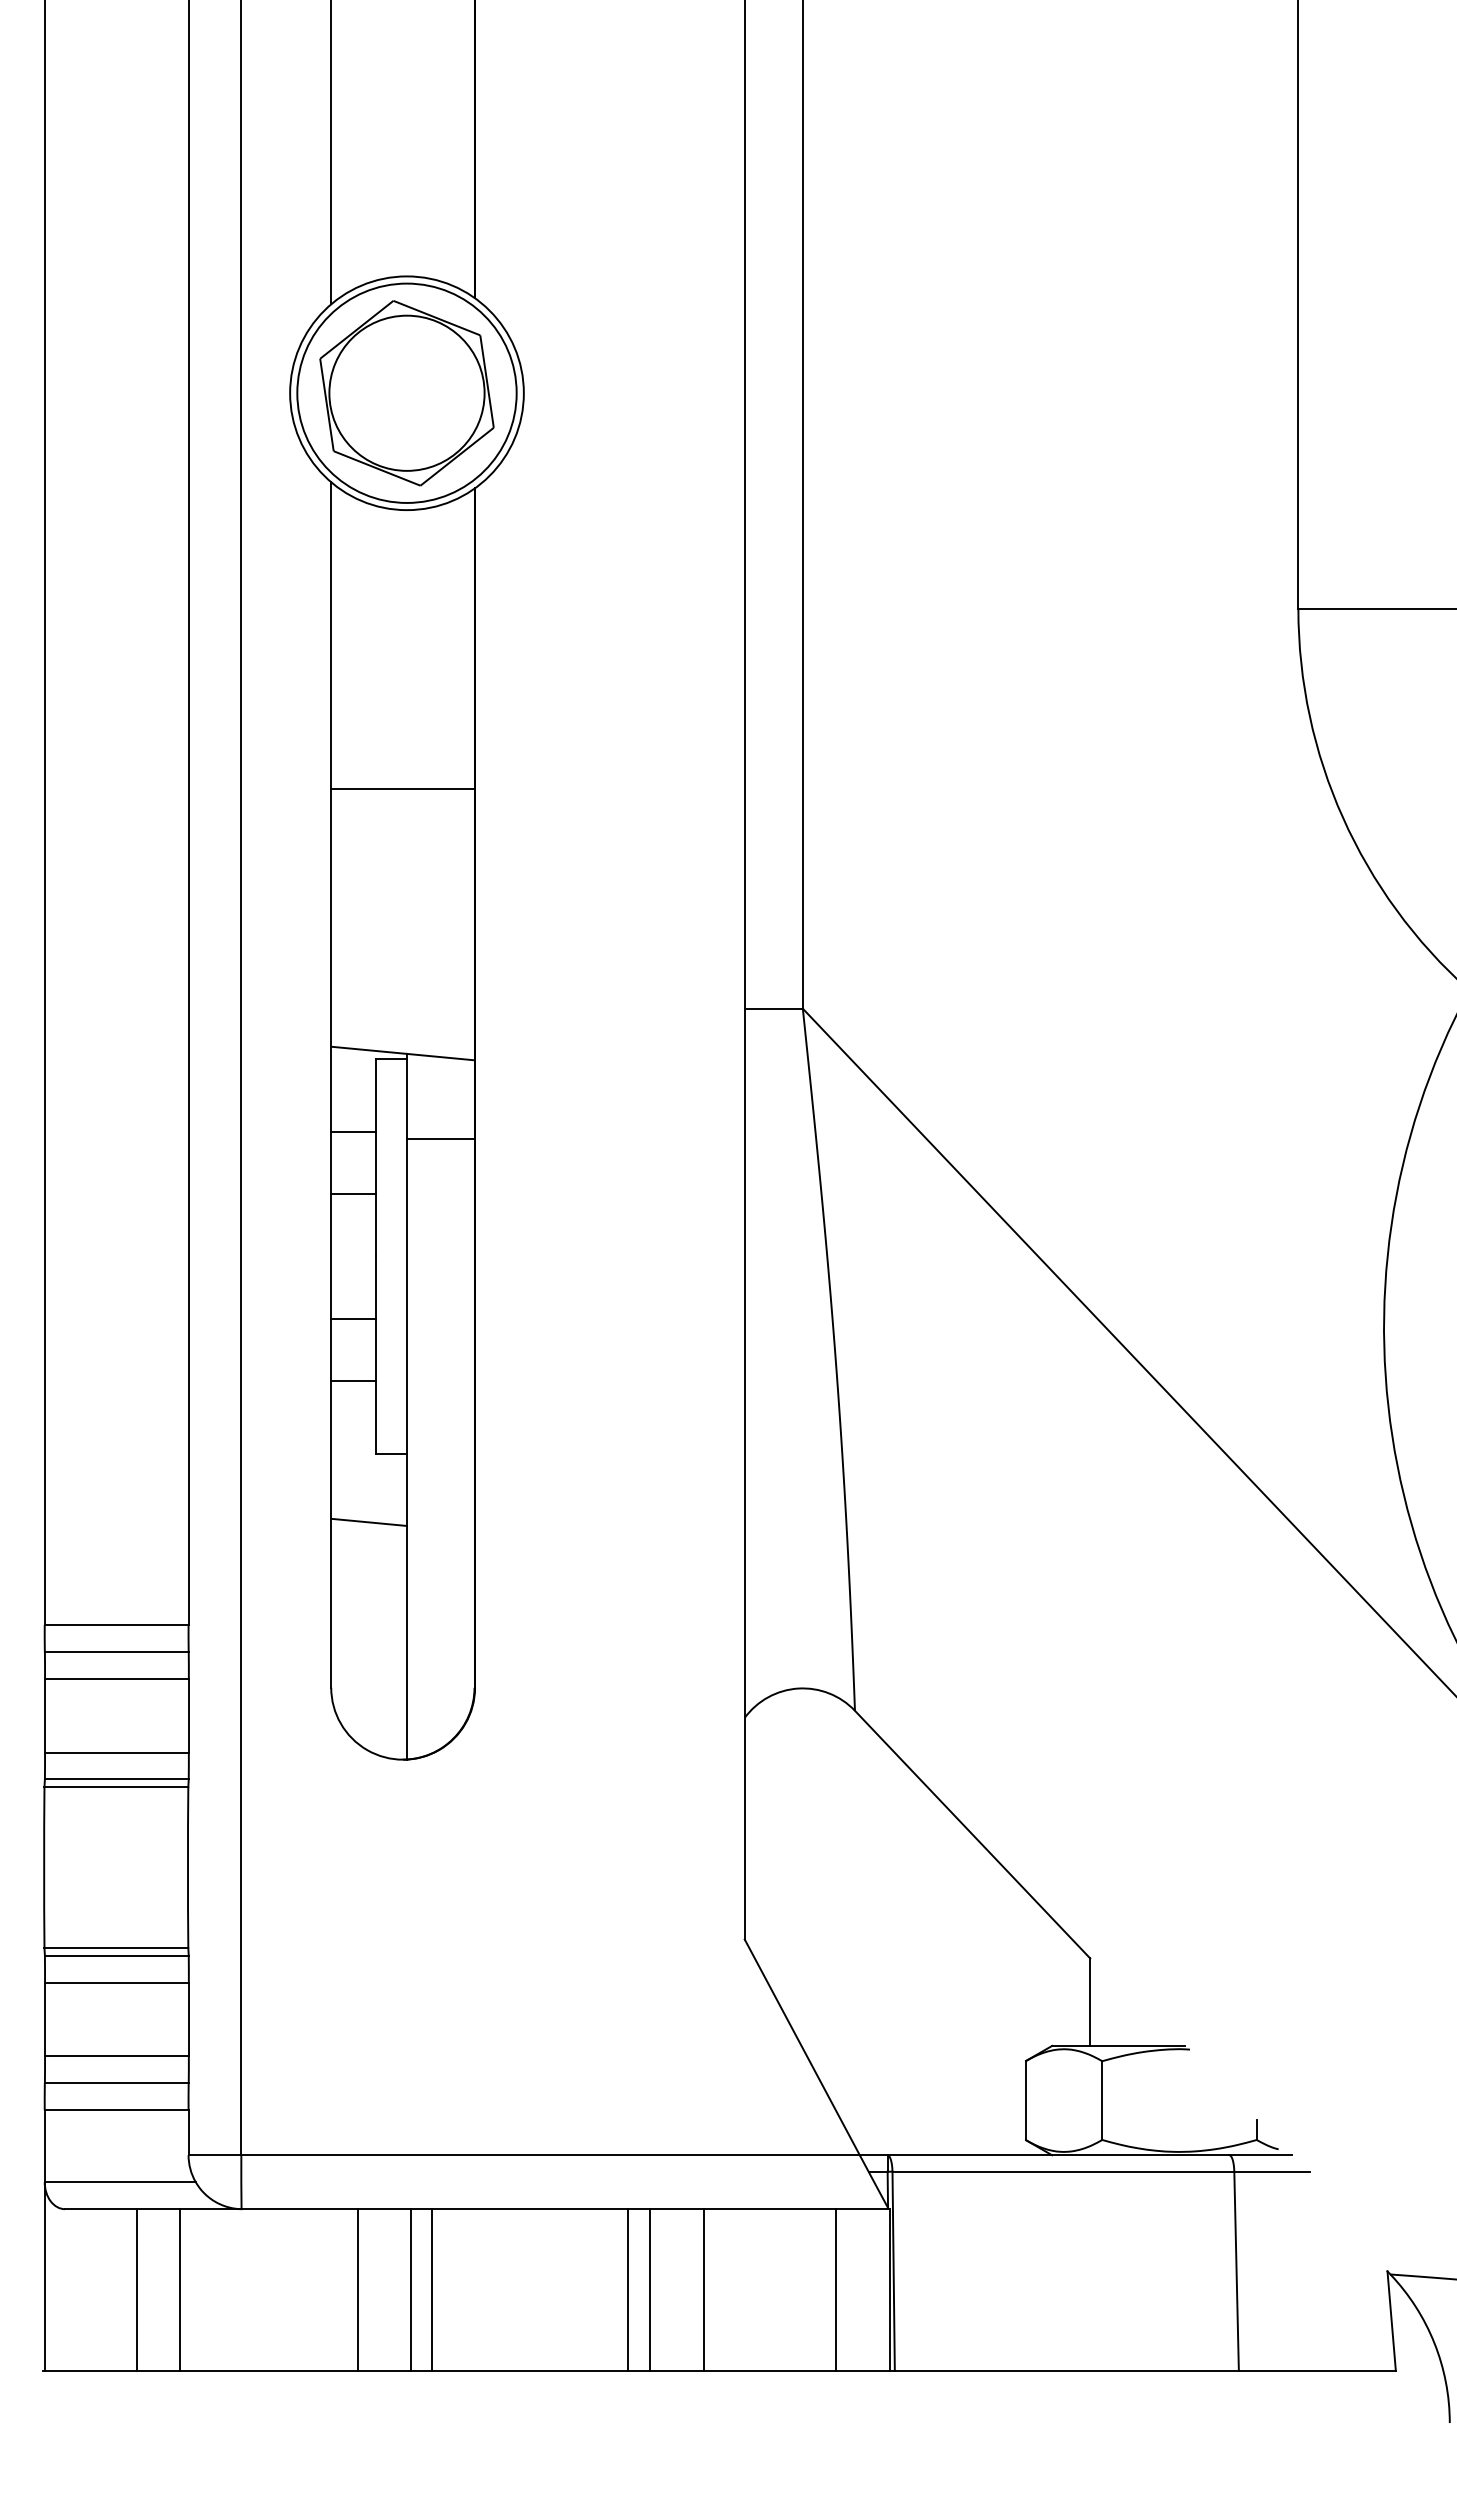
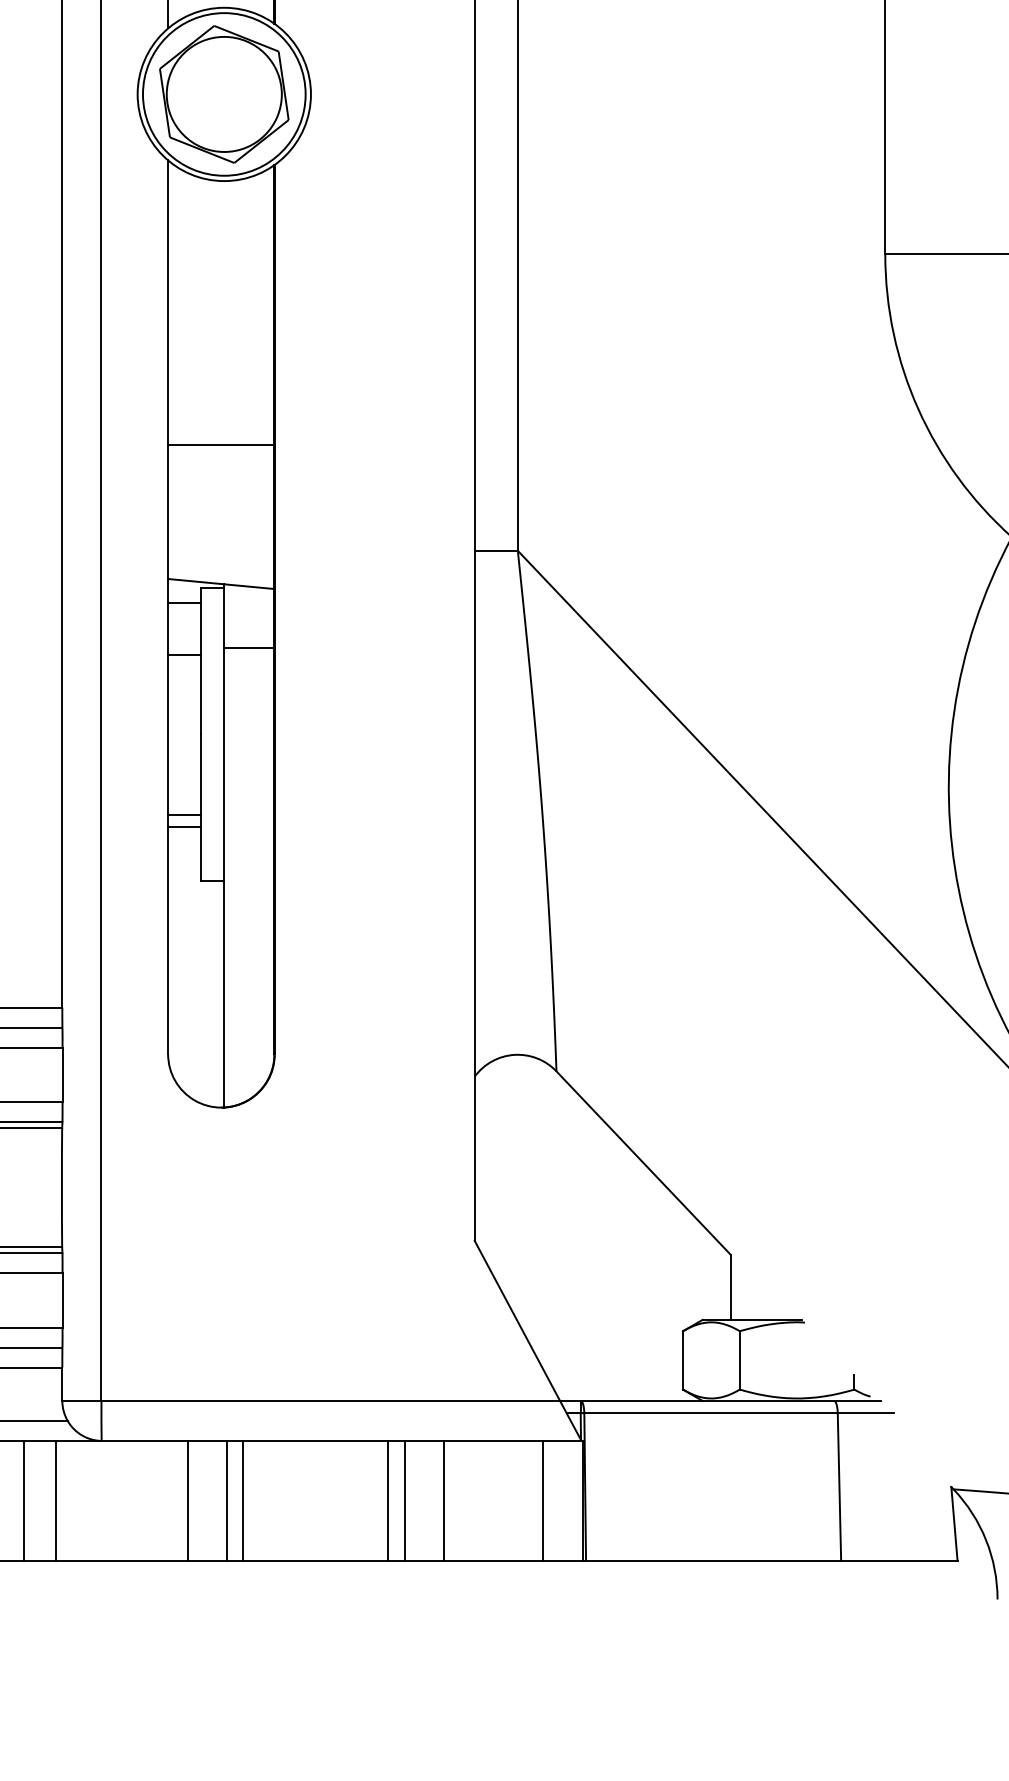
line: (402, 788) -> (220, 444), moved
line: (353, 1131) -> (184, 602), moved
line: (353, 1194) -> (184, 655), moved
line: (353, 1318) -> (184, 814), moved
line: (369, 1521) -> (196, 931), removed

